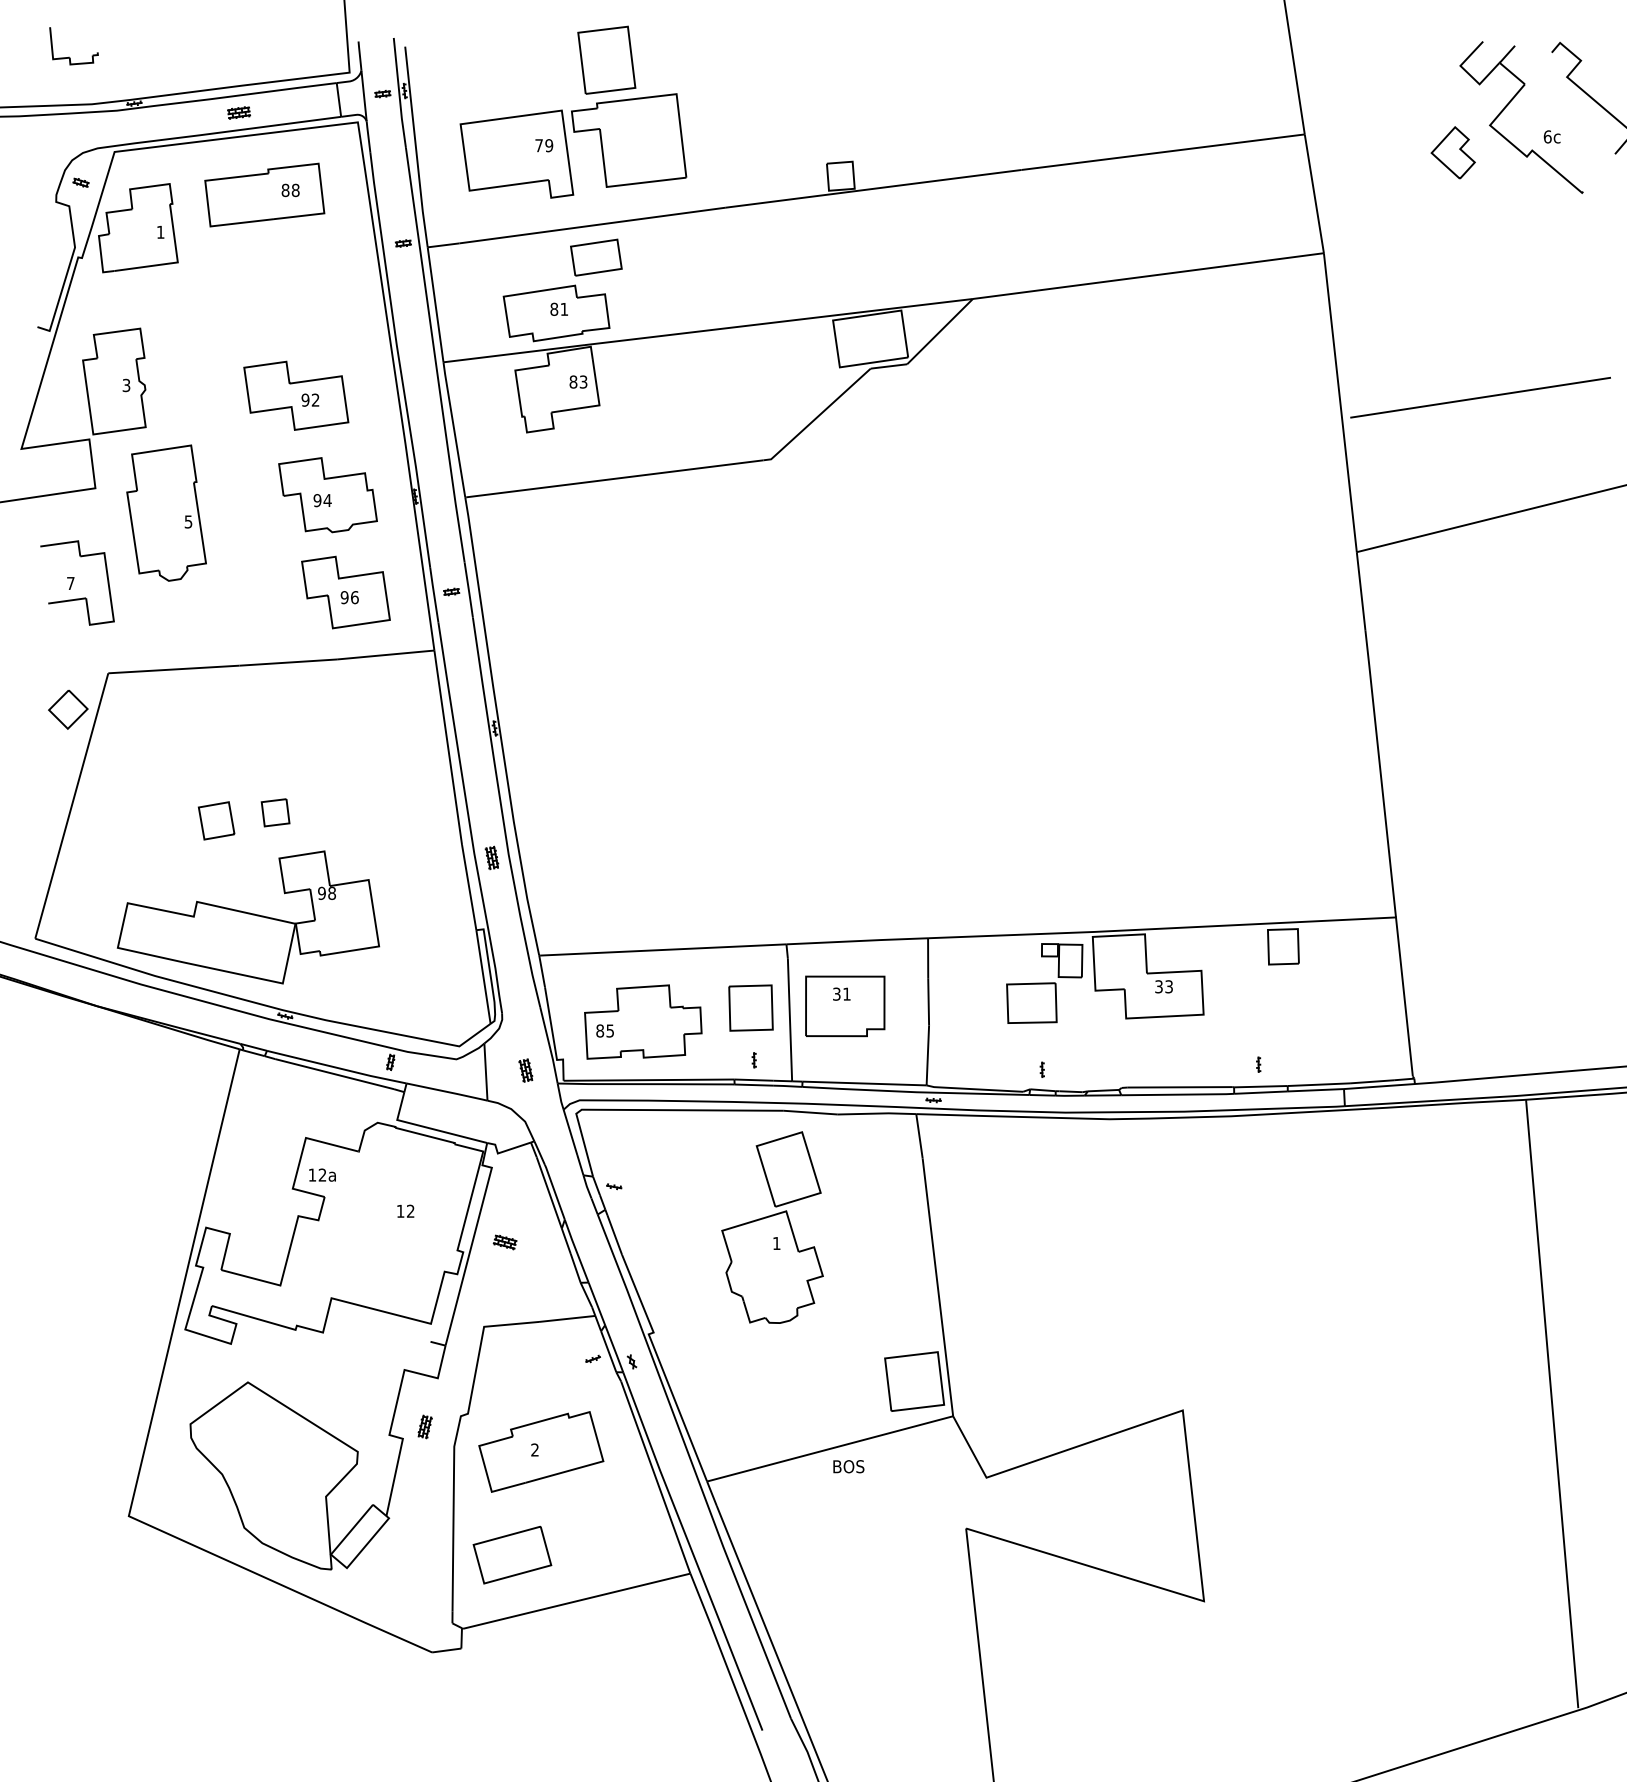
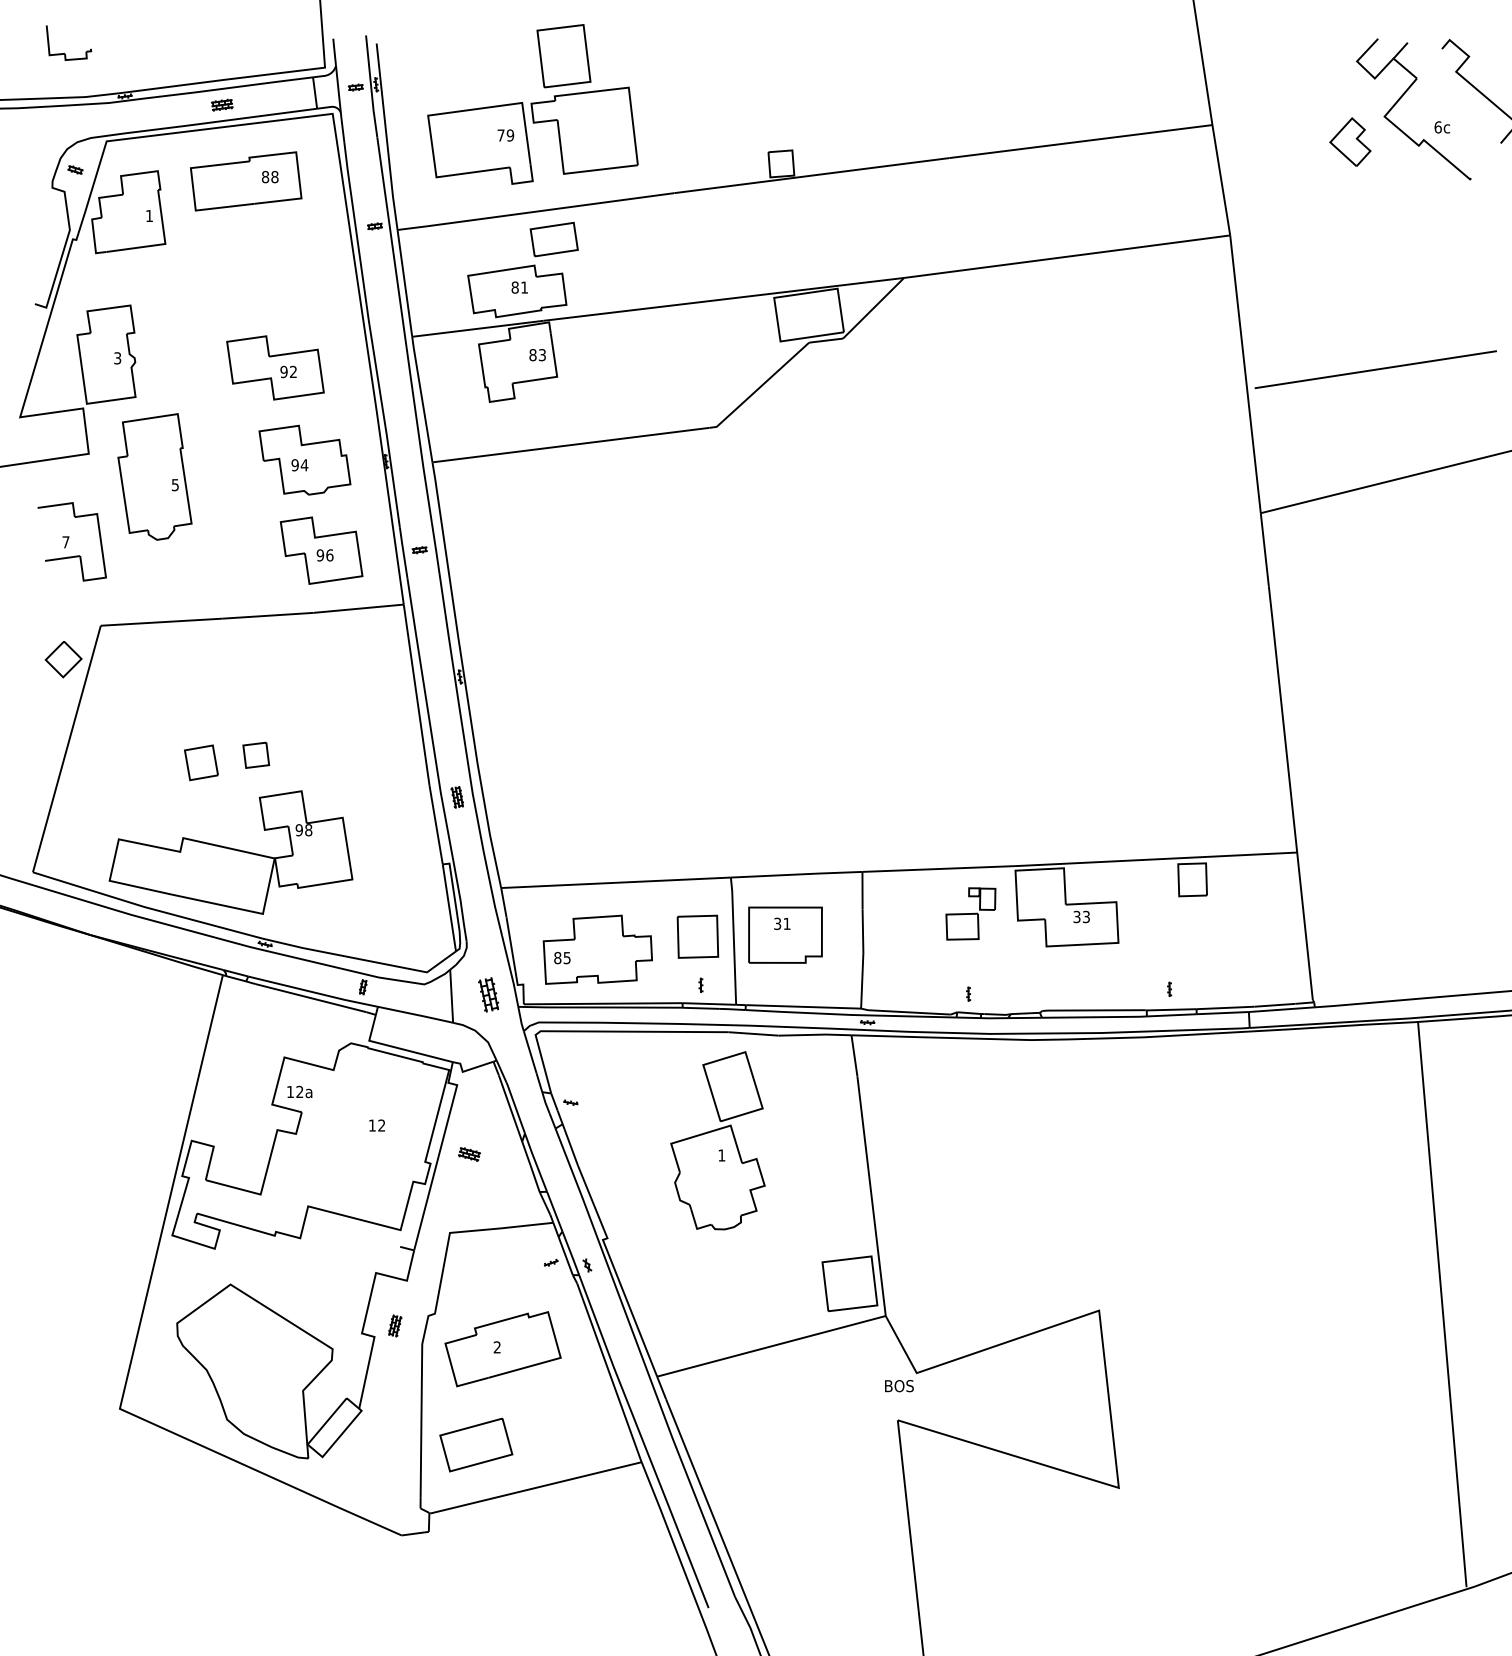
part: (1044, 983) -> (970, 913), size x0.7
part: (525, 1070) -> (488, 994), size x1.6
text: (848, 1466) -> (899, 1385), moved

